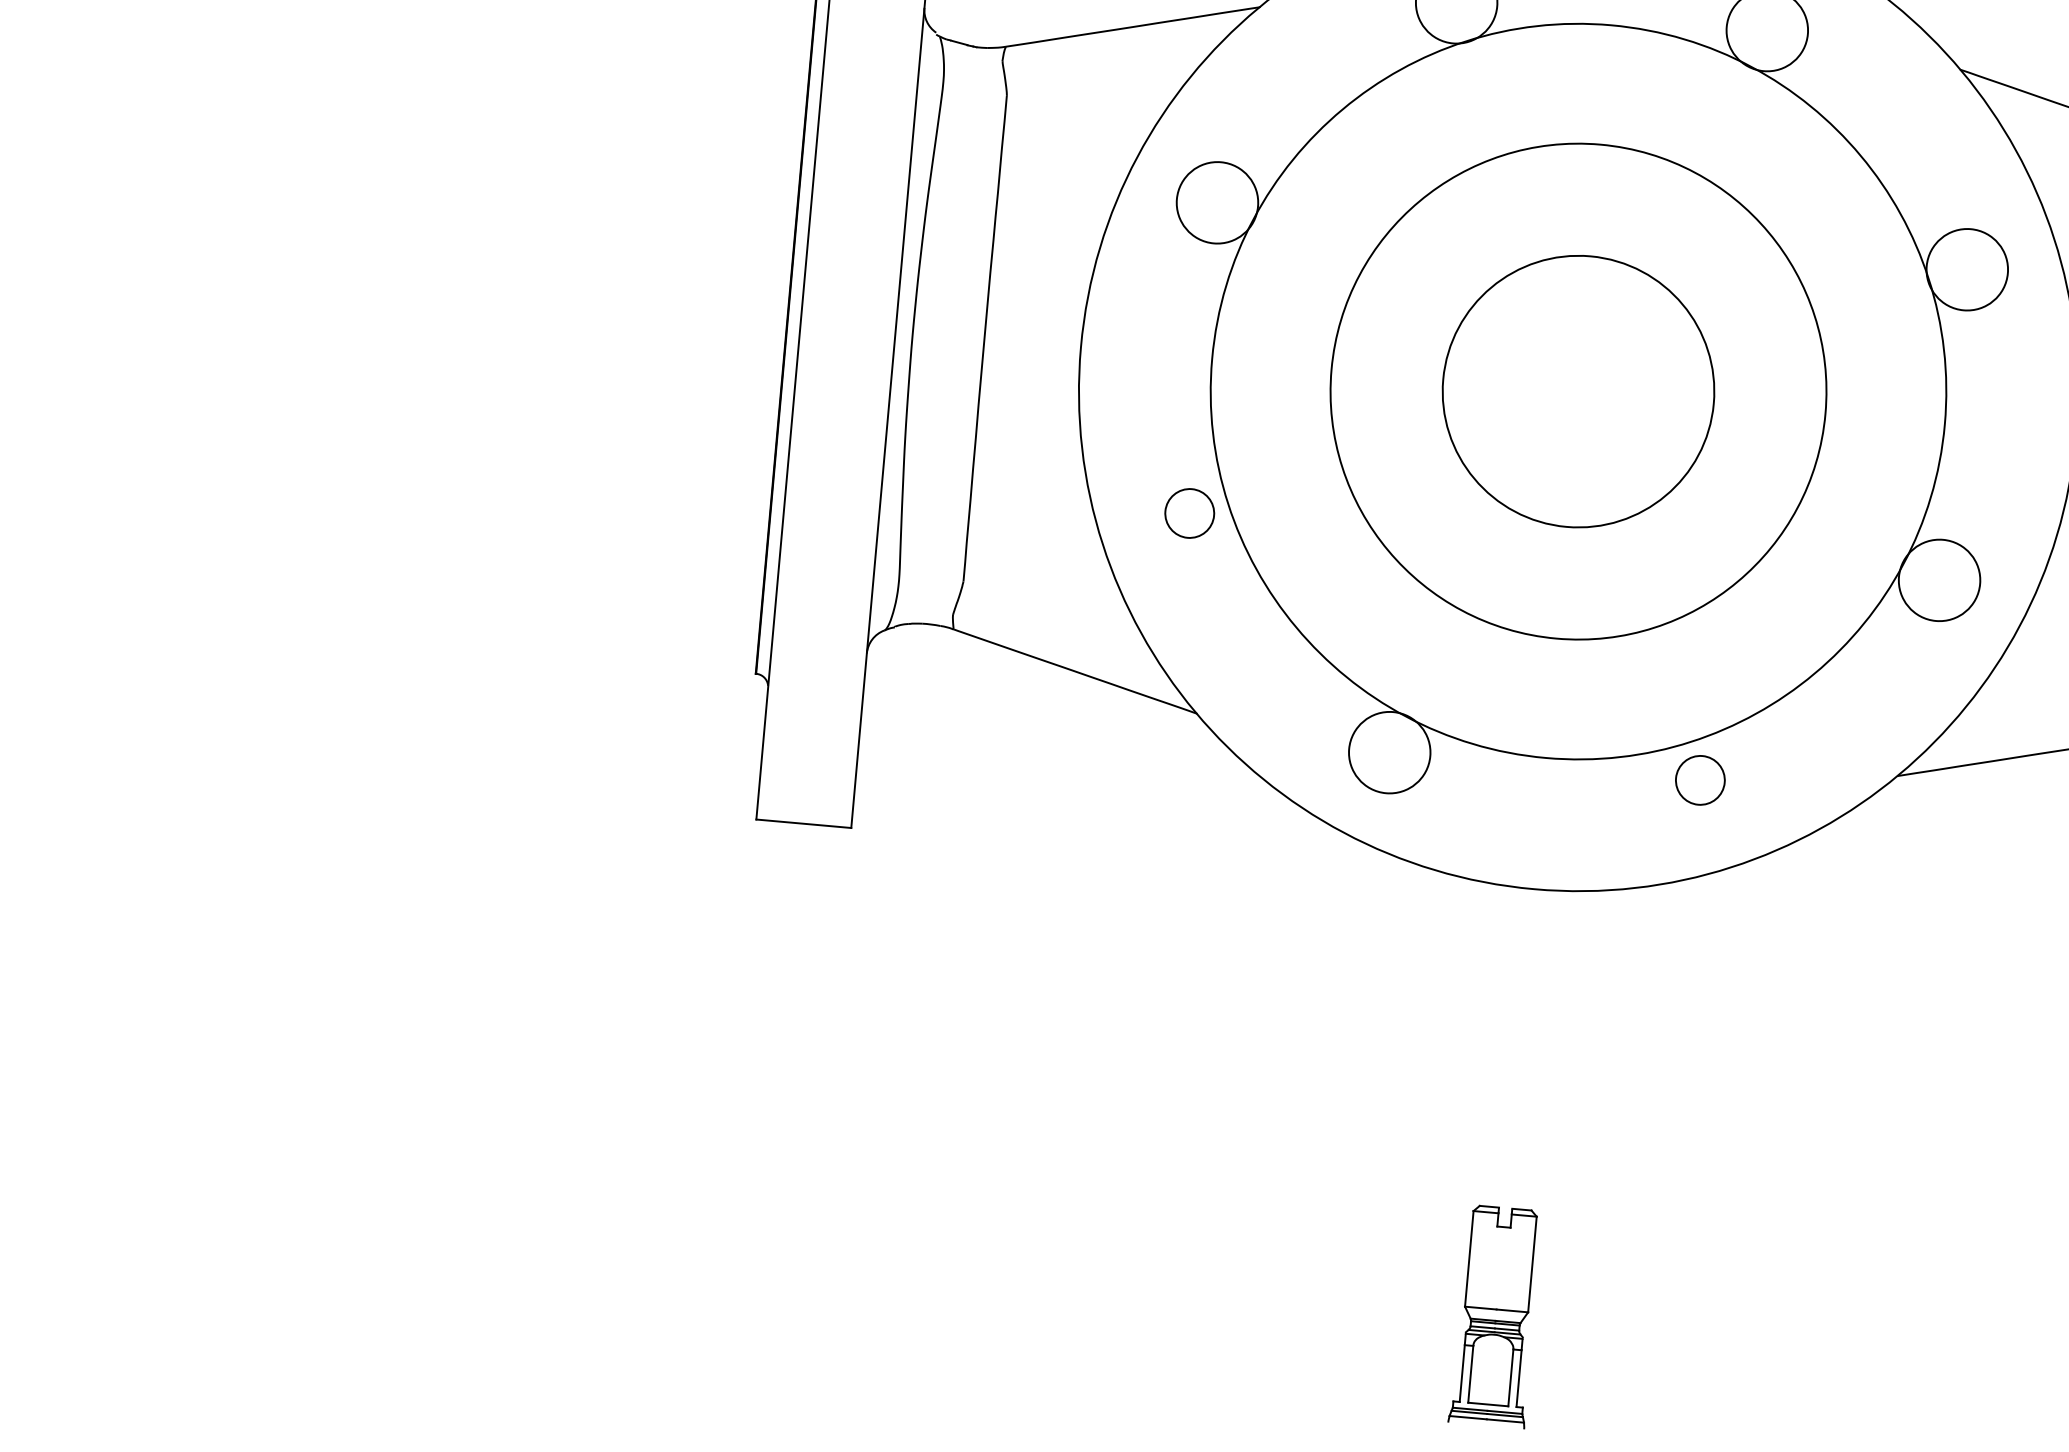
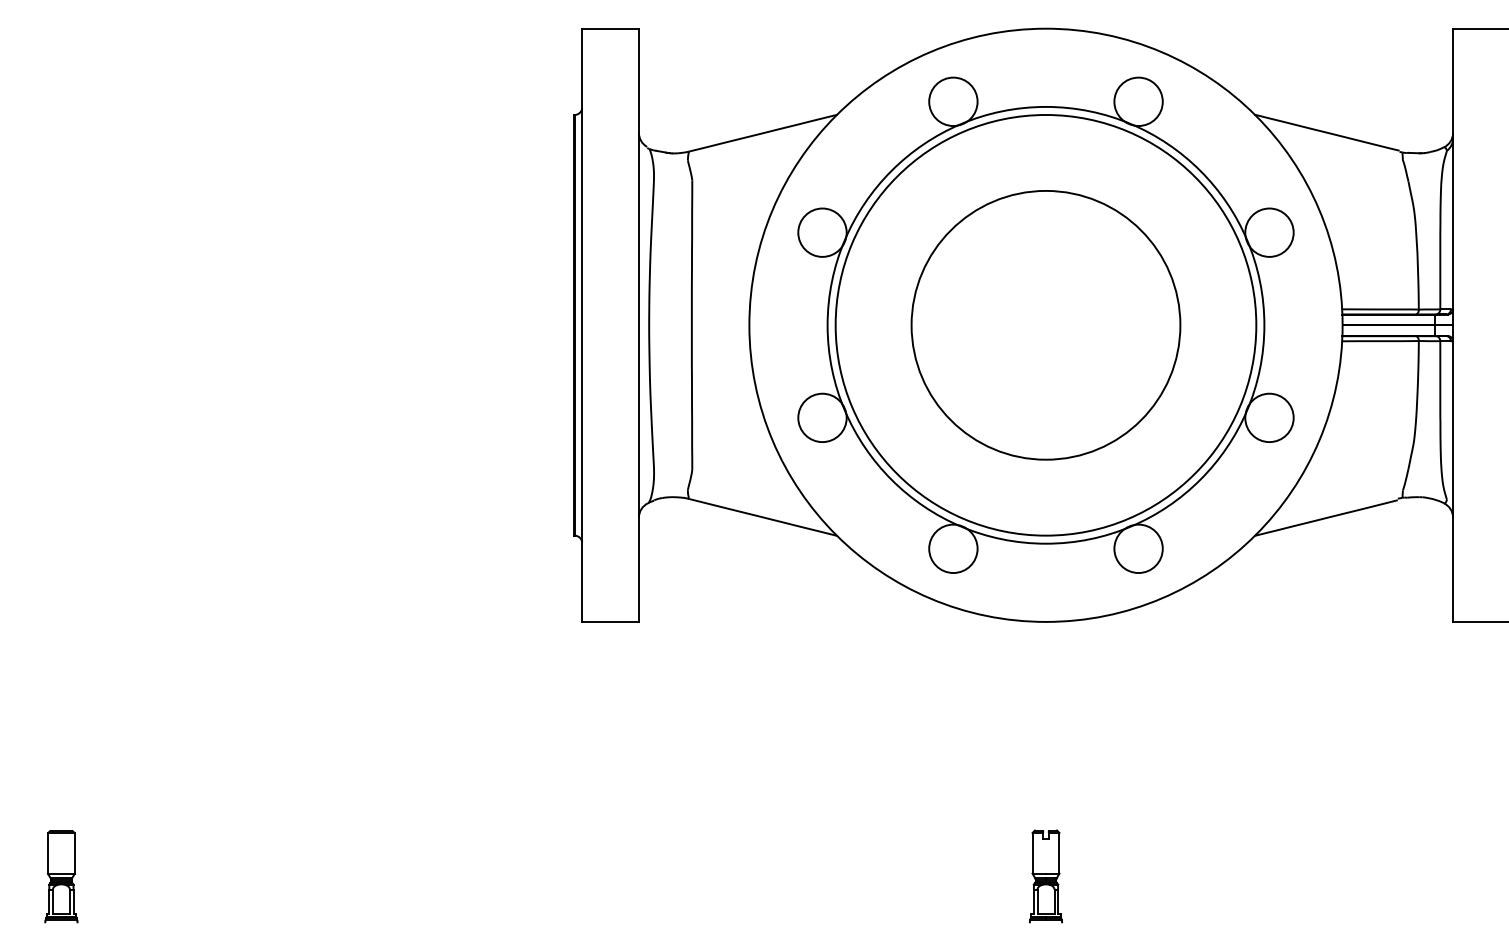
circle: (1577, 390) -> (1045, 324), size x1.67
circle: (1577, 391) -> (1045, 325), size x1.43
circle: (1189, 512) -> (822, 417), size x1.67
circle: (1700, 779) -> (1138, 548), size x1.67
part: (1495, 1316) -> (1045, 876), size x0.71

